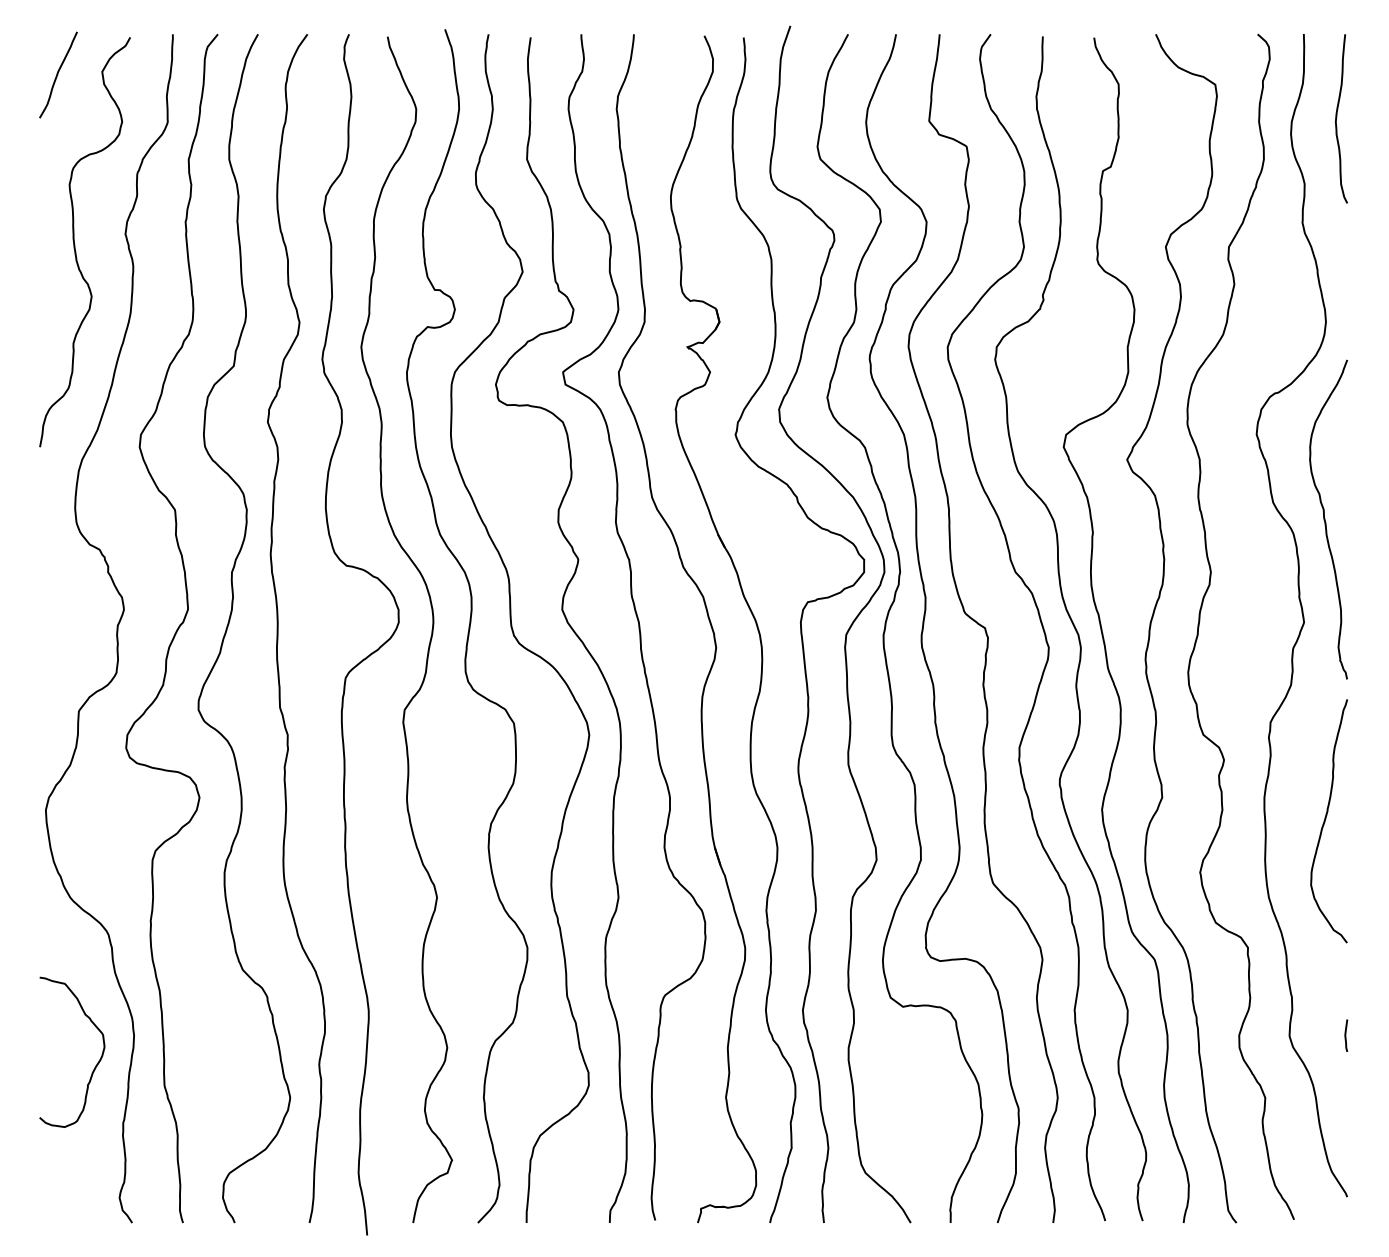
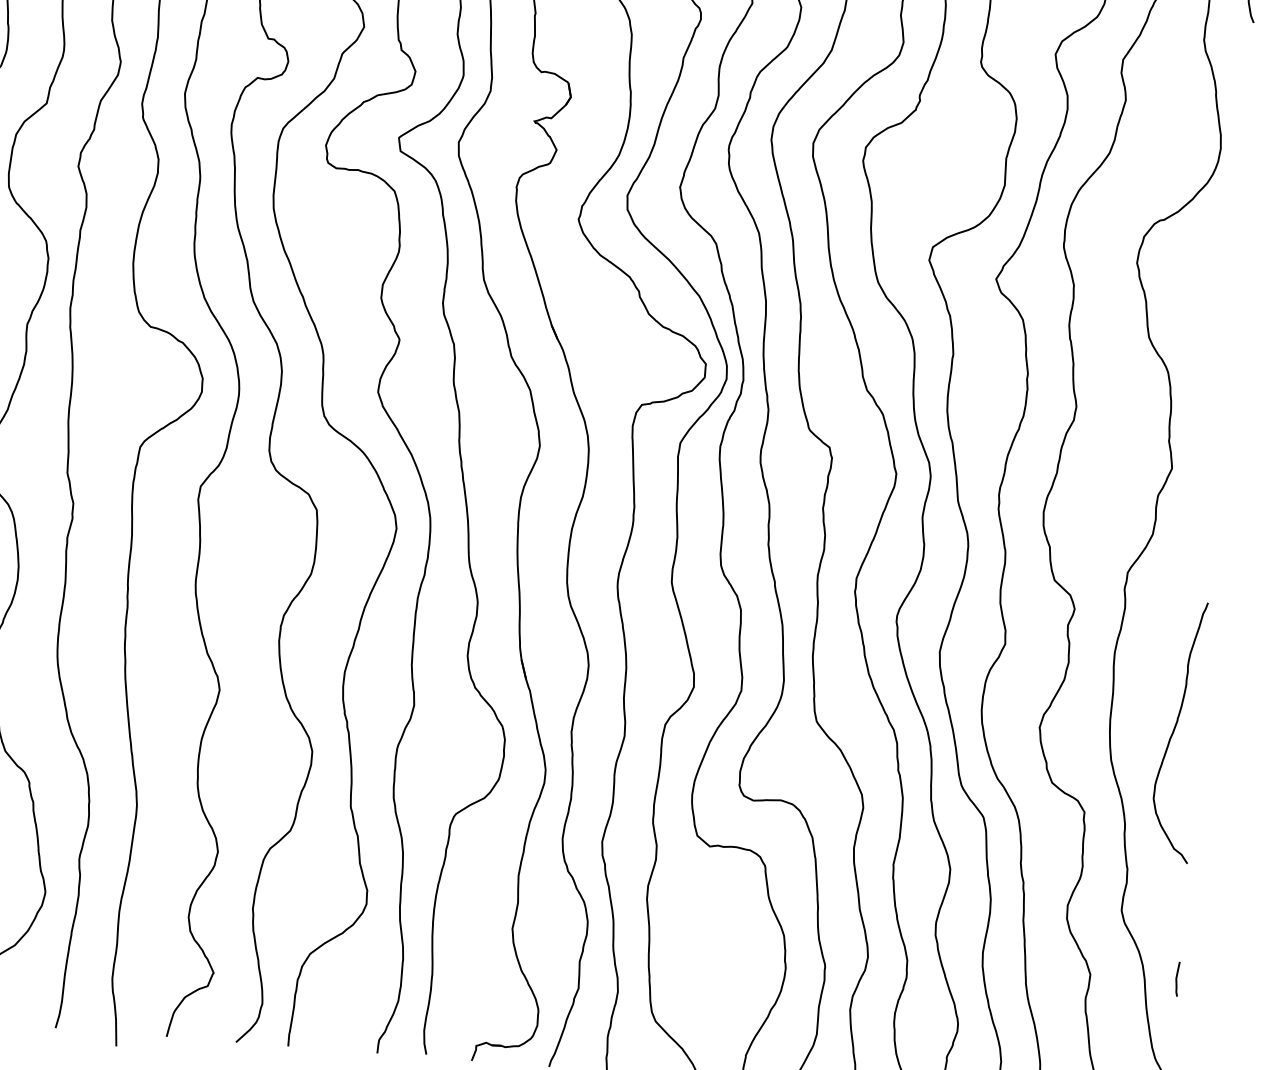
curve: (1325, 519) -> (1203, 359), removed
curve: (1326, 819) -> (1175, 729), moved
curve: (1346, 1035) -> (1177, 978), moved

